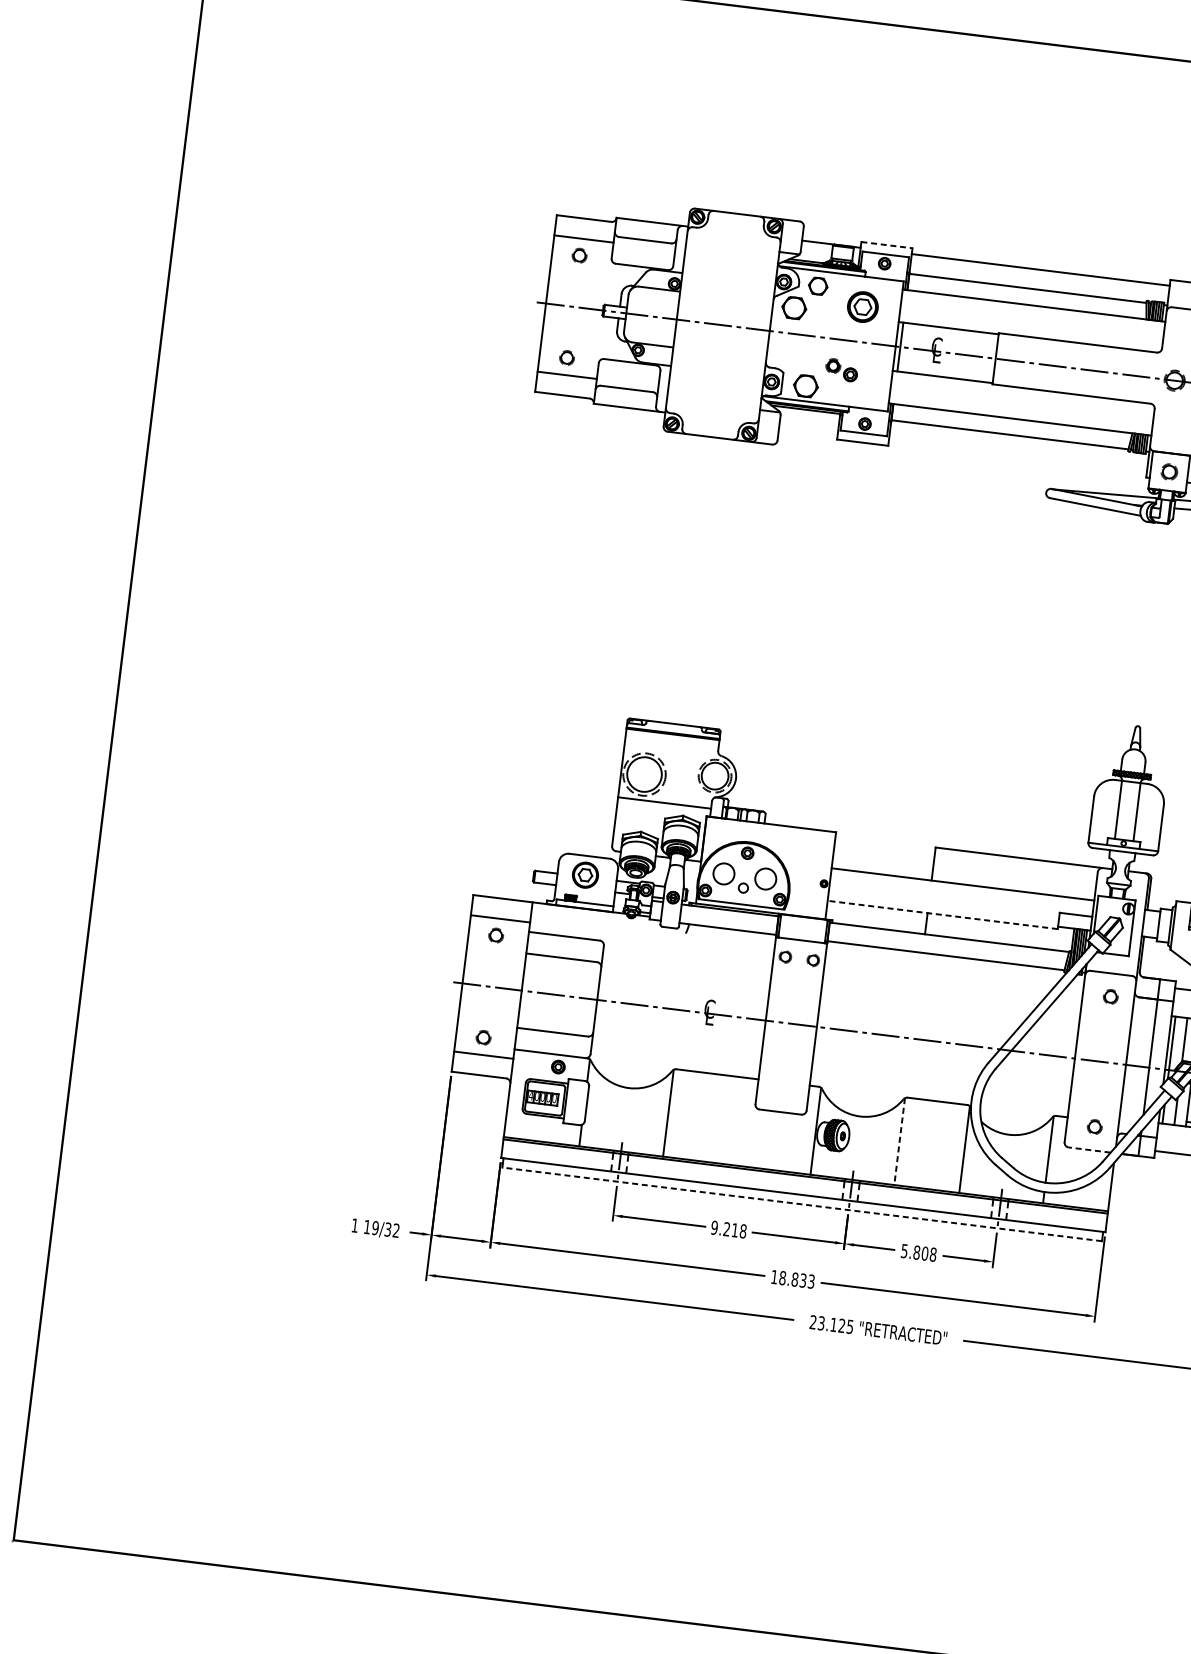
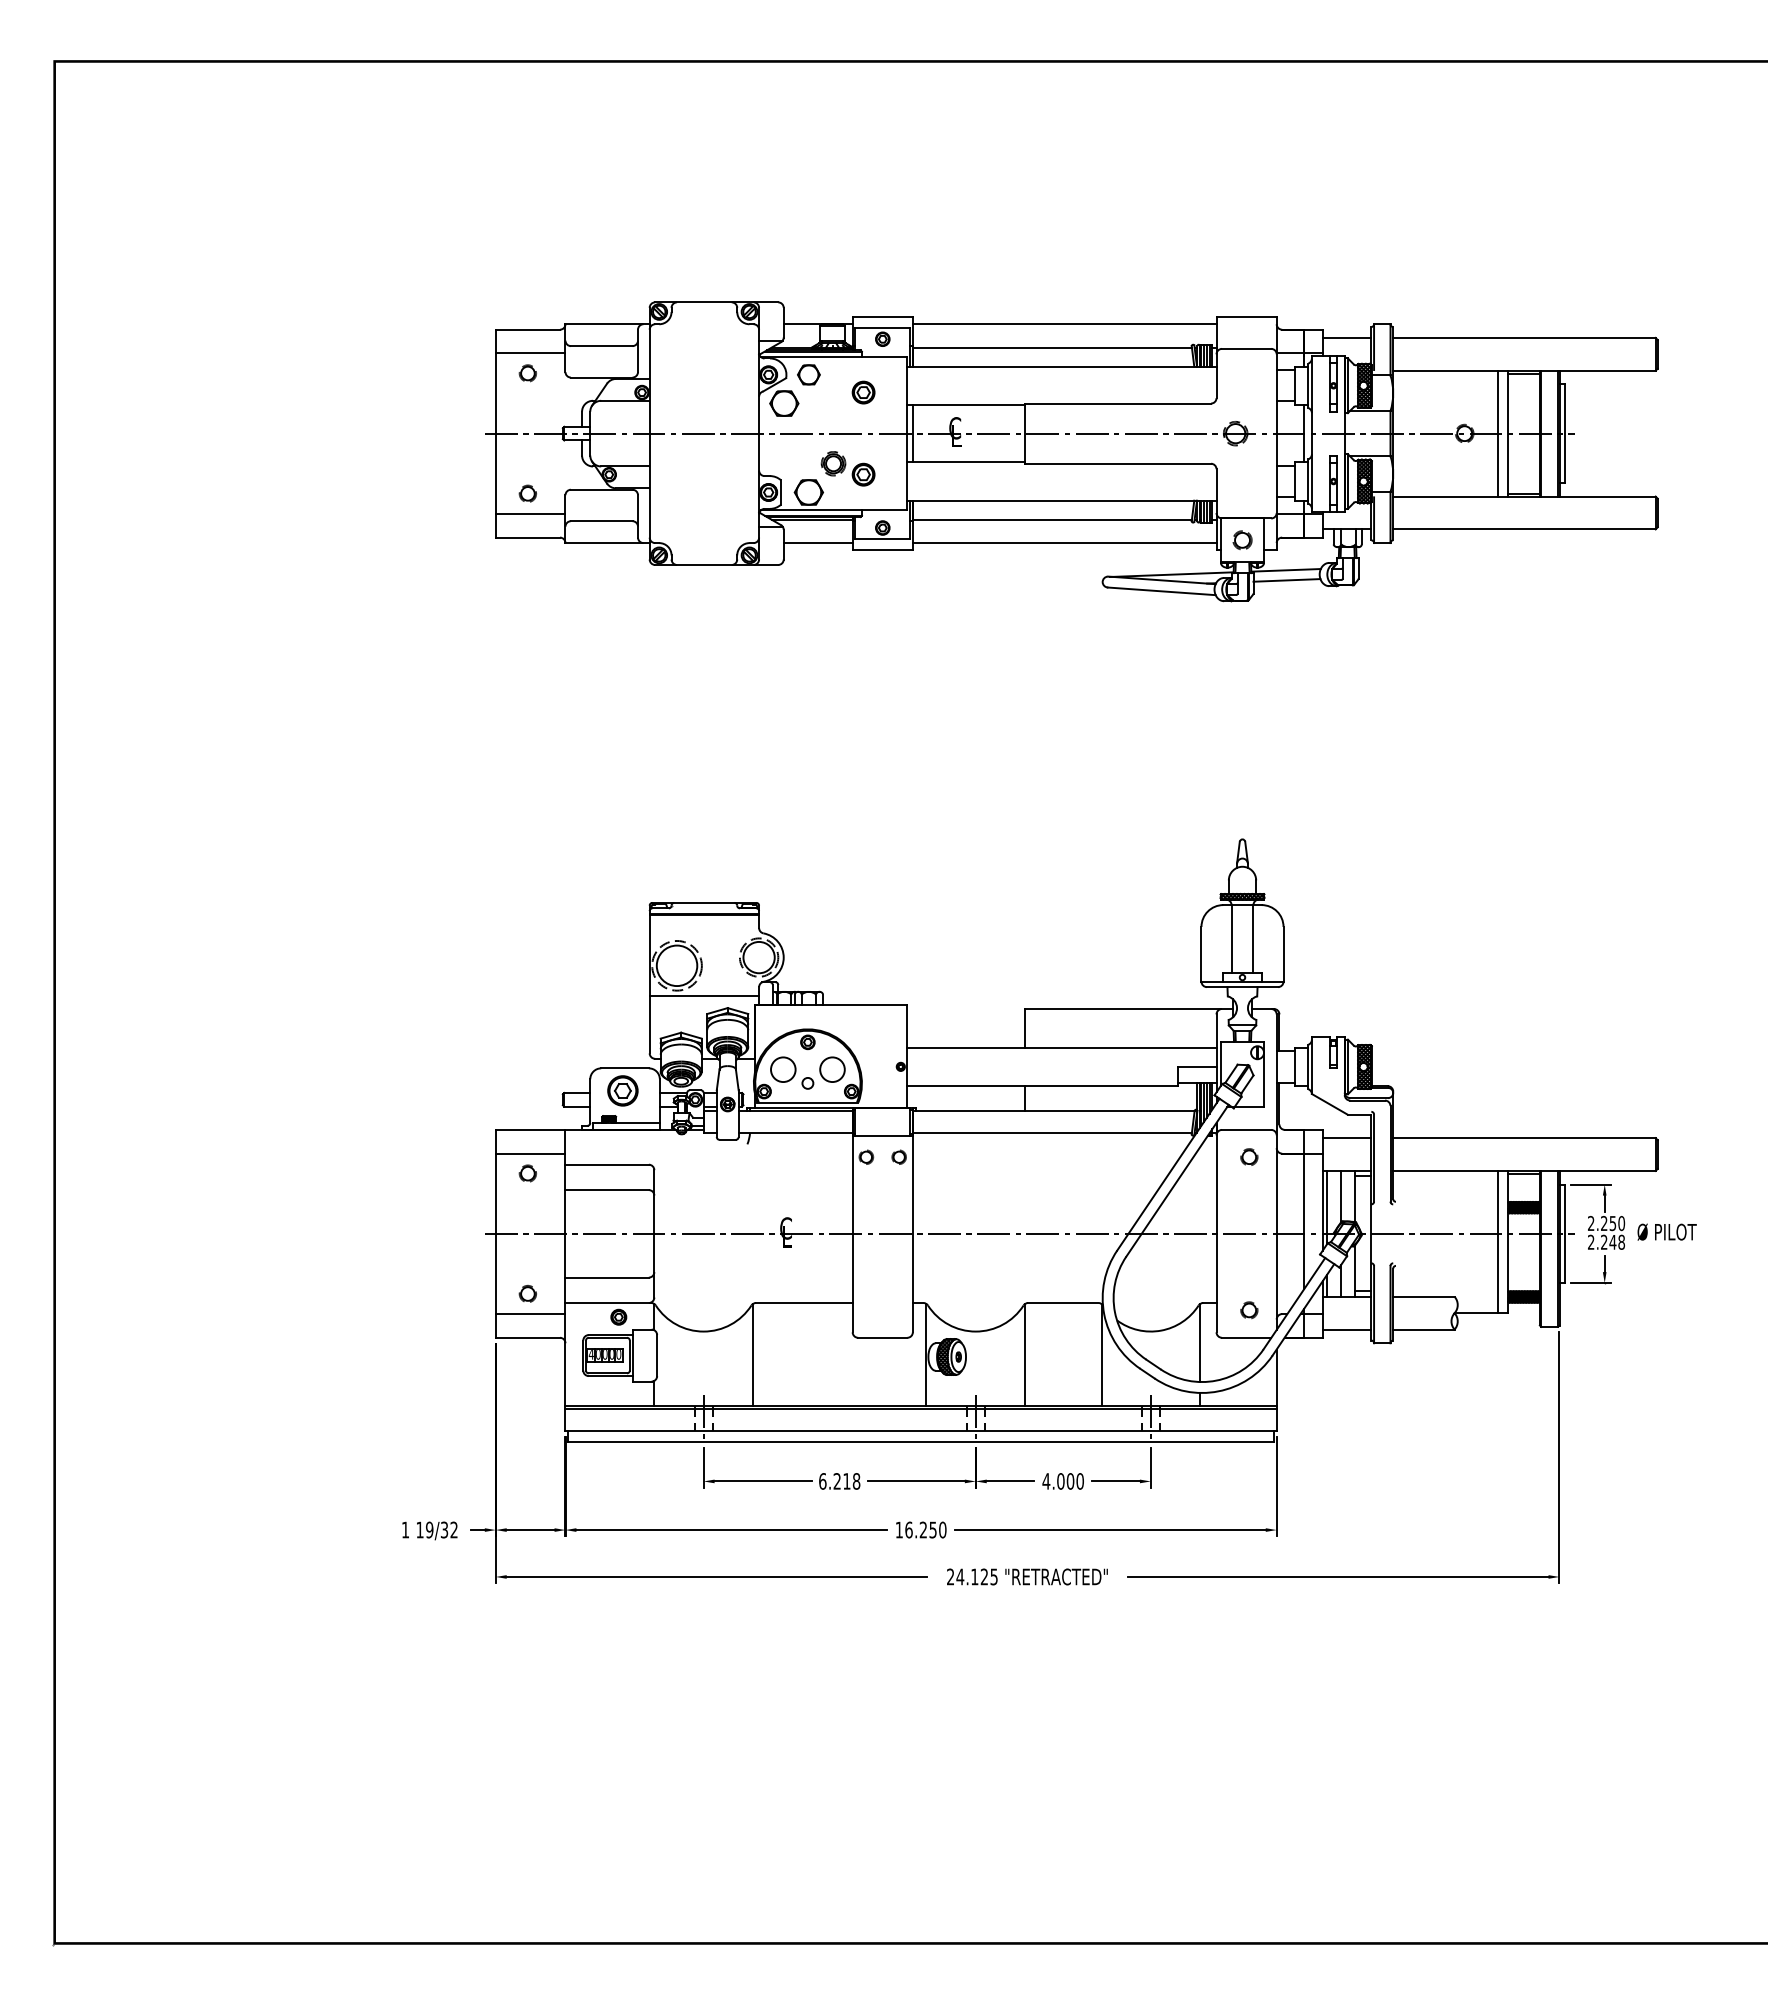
line: (887, 245) -> (883, 317), dashed -> solid
part: (862, 306) -> (863, 392), size x0.62
part: (841, 369) -> (847, 468), size x1.43
line: (807, 430) -> (817, 543), added
line: (1017, 456) -> (1064, 543), added
line: (942, 915) -> (1042, 1086), dashed -> solid
line: (899, 1142) -> (1025, 1355), dashed -> solid
line: (1089, 1149) -> (1246, 1337), dashed -> solid
line: (802, 1204) -> (921, 1441), dashed -> solid
text: (714, 1227) -> (822, 1481), 9.218 -> 6.218
text: (918, 1252) -> (1062, 1481), 5.808 -> 4.000
text: (796, 1279) -> (925, 1529), 18.833 -> 16.250
text: (821, 1322) -> (960, 1576), 23.125 -> 24.125

